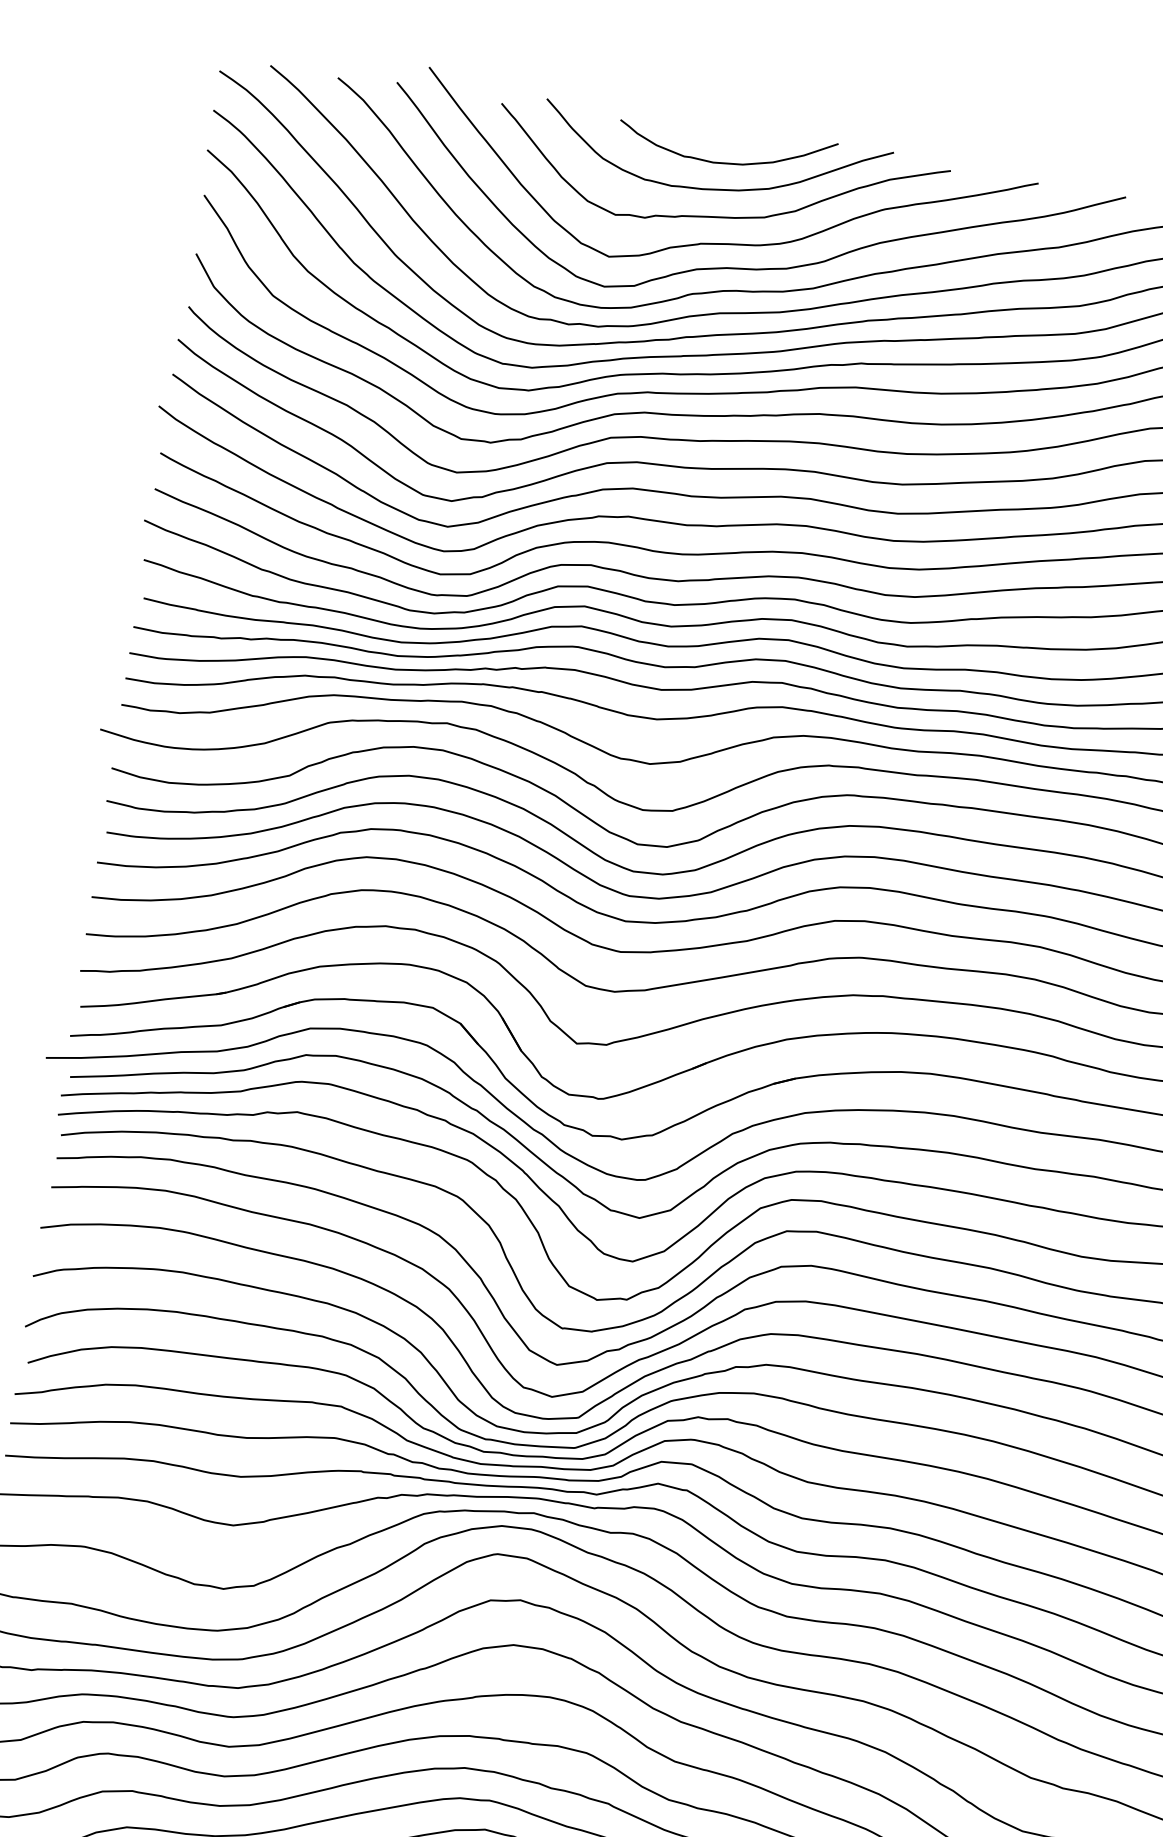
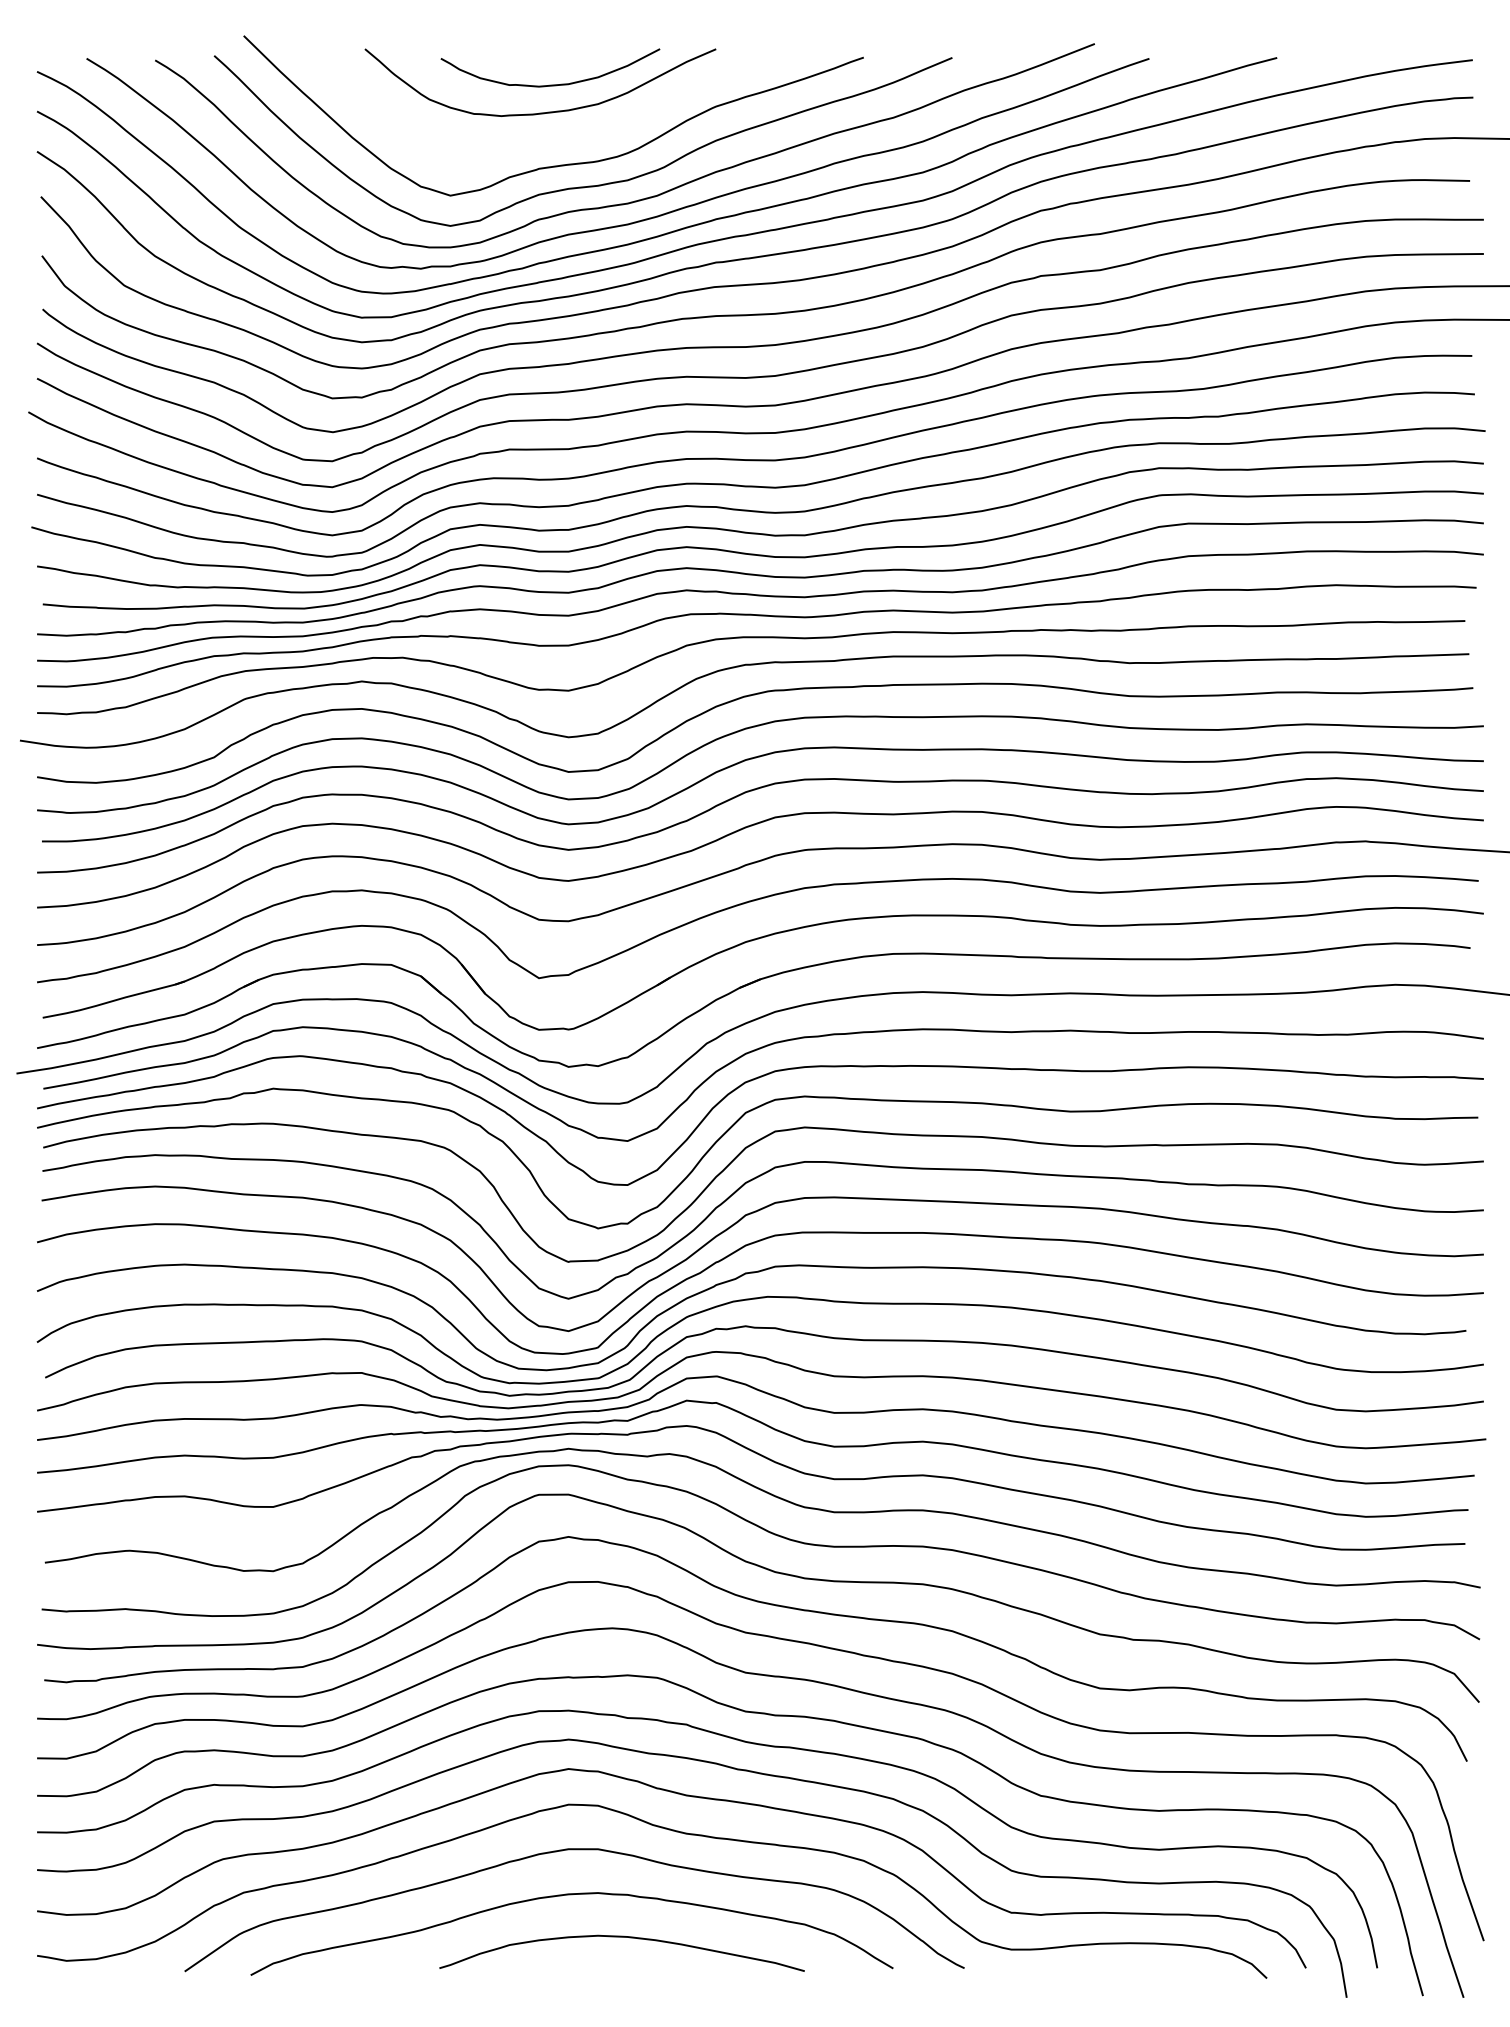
curve: (719, 215) -> (553, 138), removed

